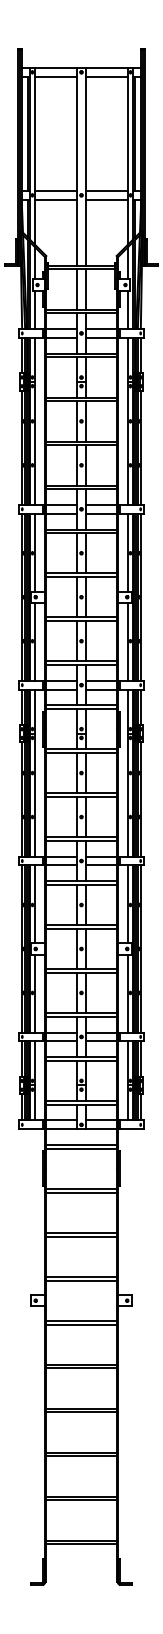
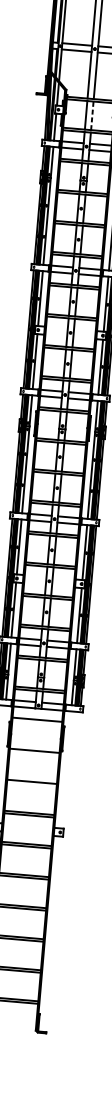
line: (85, 288) -> (92, 115), solid -> dashed
line: (81, 1148) -> (37, 722), removed
line: (81, 1192) -> (34, 753), removed
line: (81, 1236) -> (31, 784), removed

